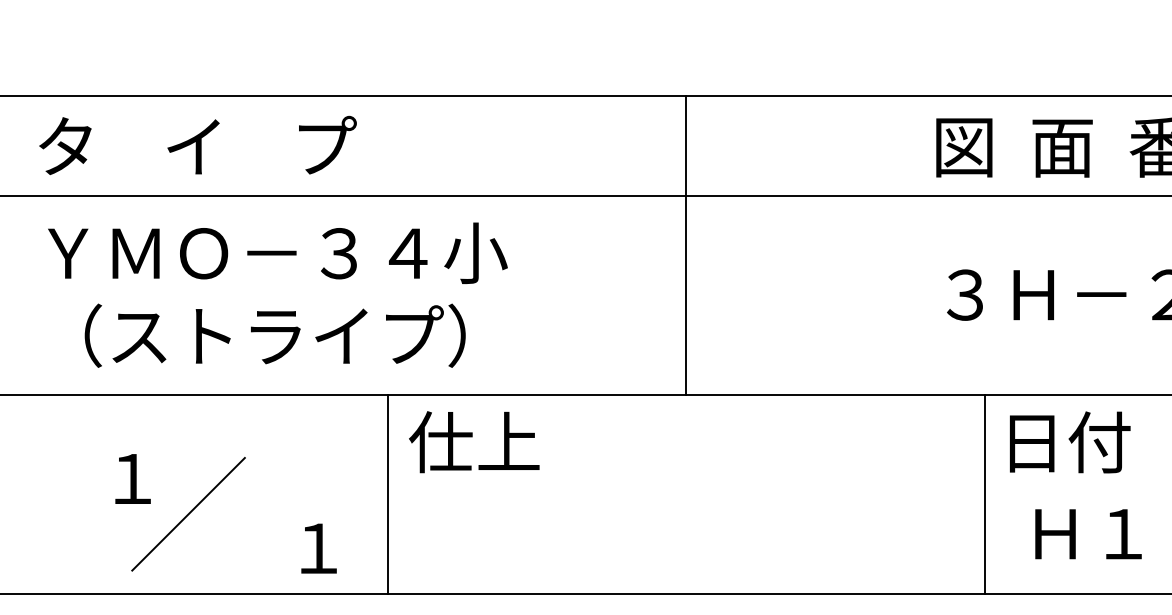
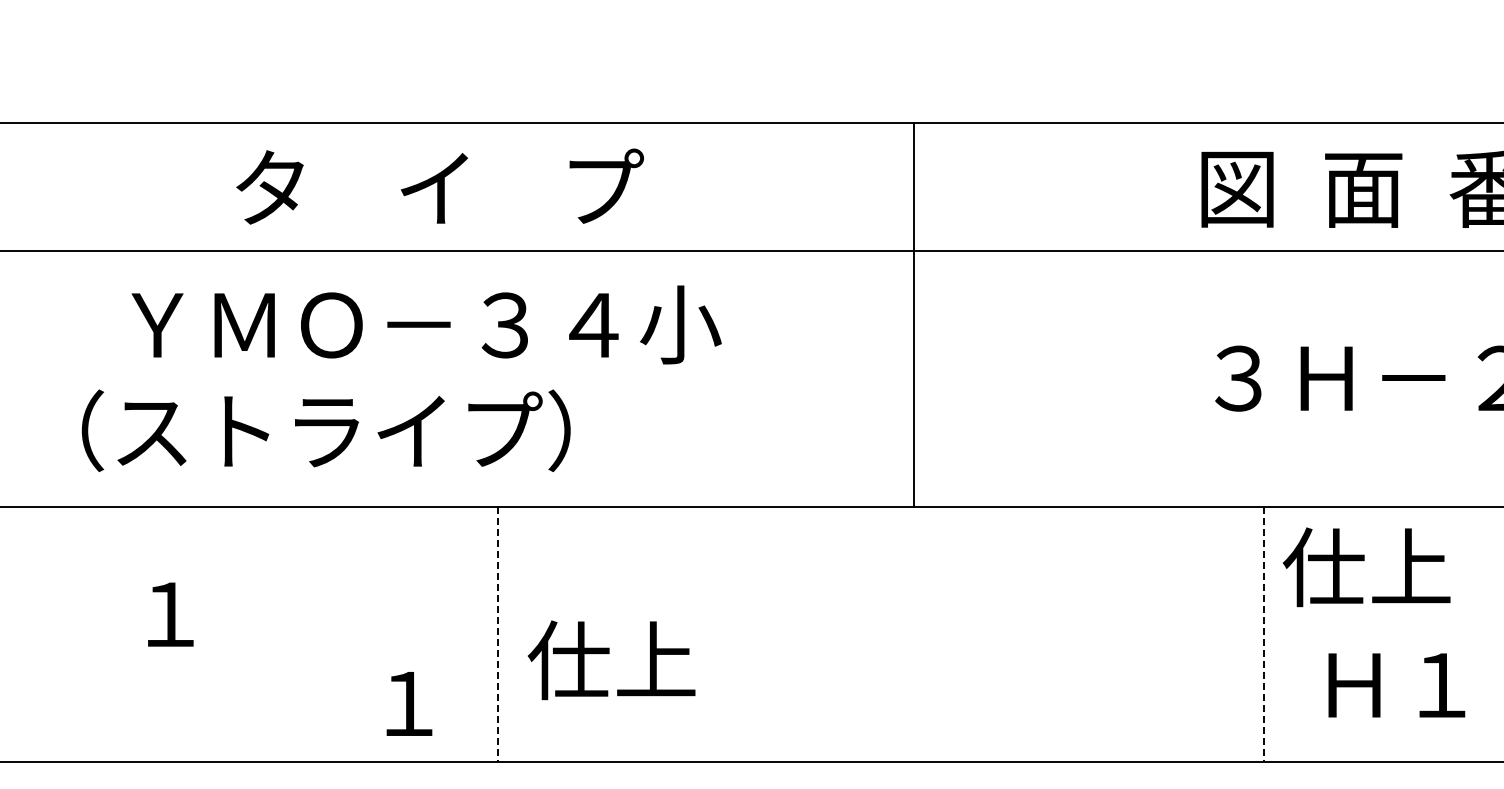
text: (197, 145) -> (439, 186), moved
line: (686, 245) -> (913, 314), moved
text: (277, 252) -> (426, 324), moved
text: (274, 335) -> (325, 430), moved
text: (474, 442) -> (611, 660), moved
text: (1064, 442) -> (1366, 567), 日付 -> 仕上
line: (387, 494) -> (497, 634), solid -> dashed
line: (985, 494) -> (1264, 634), solid -> dashed
line: (188, 514) -> (241, 659), removed

